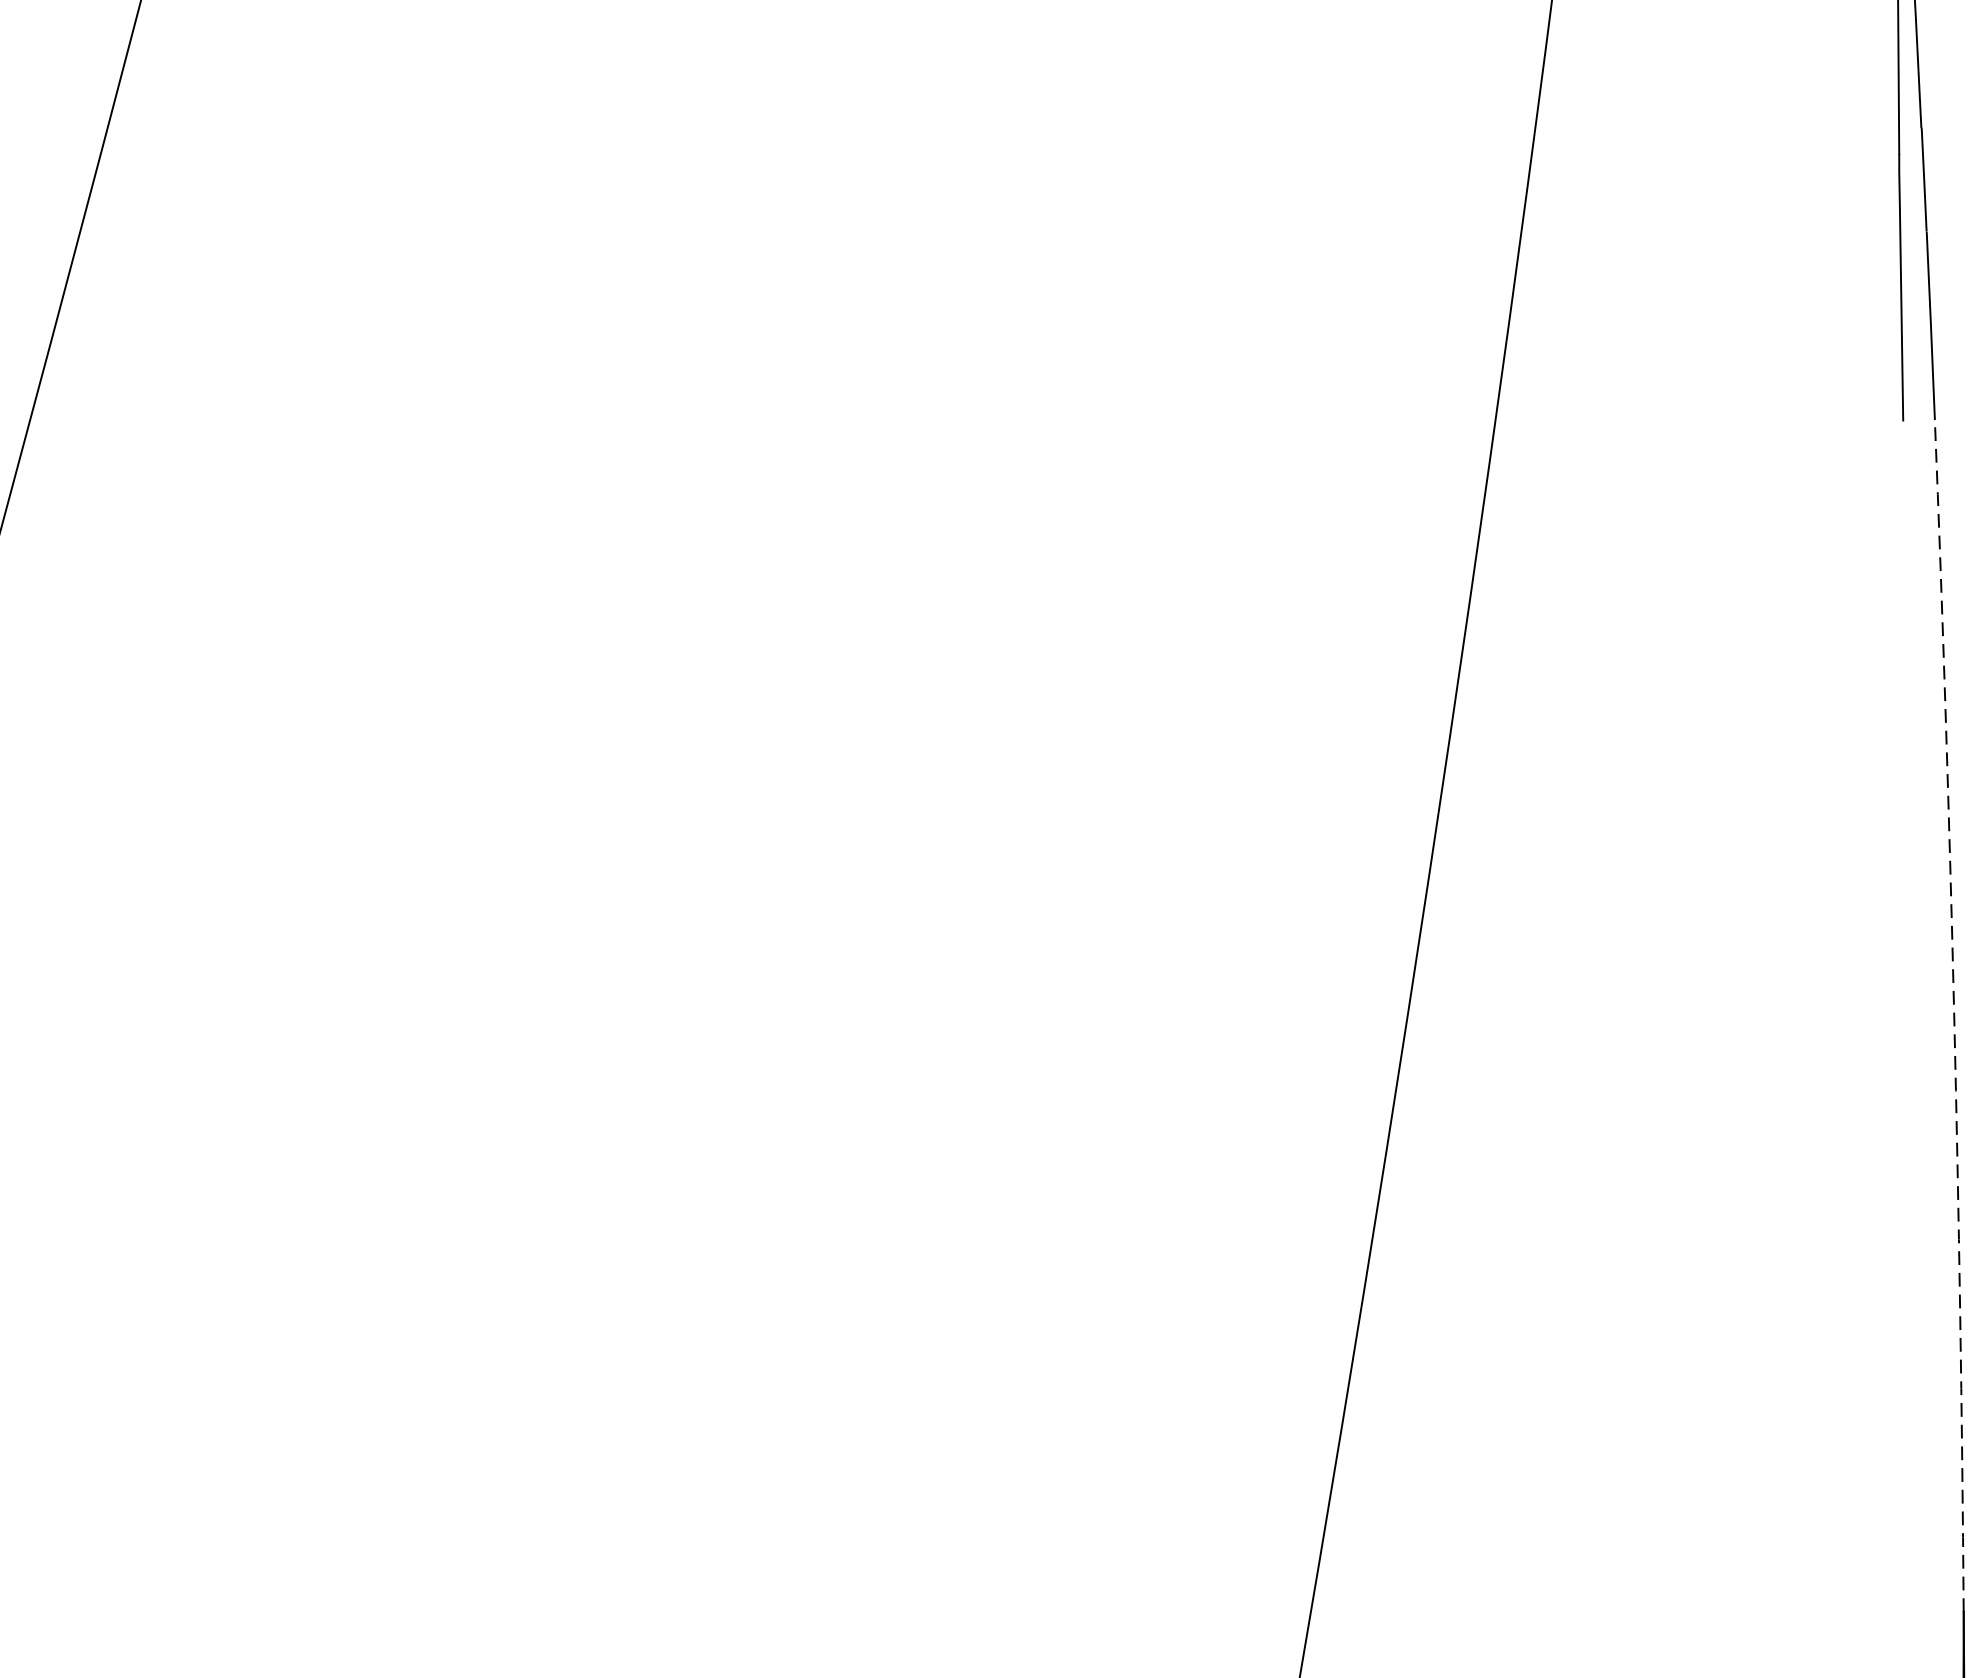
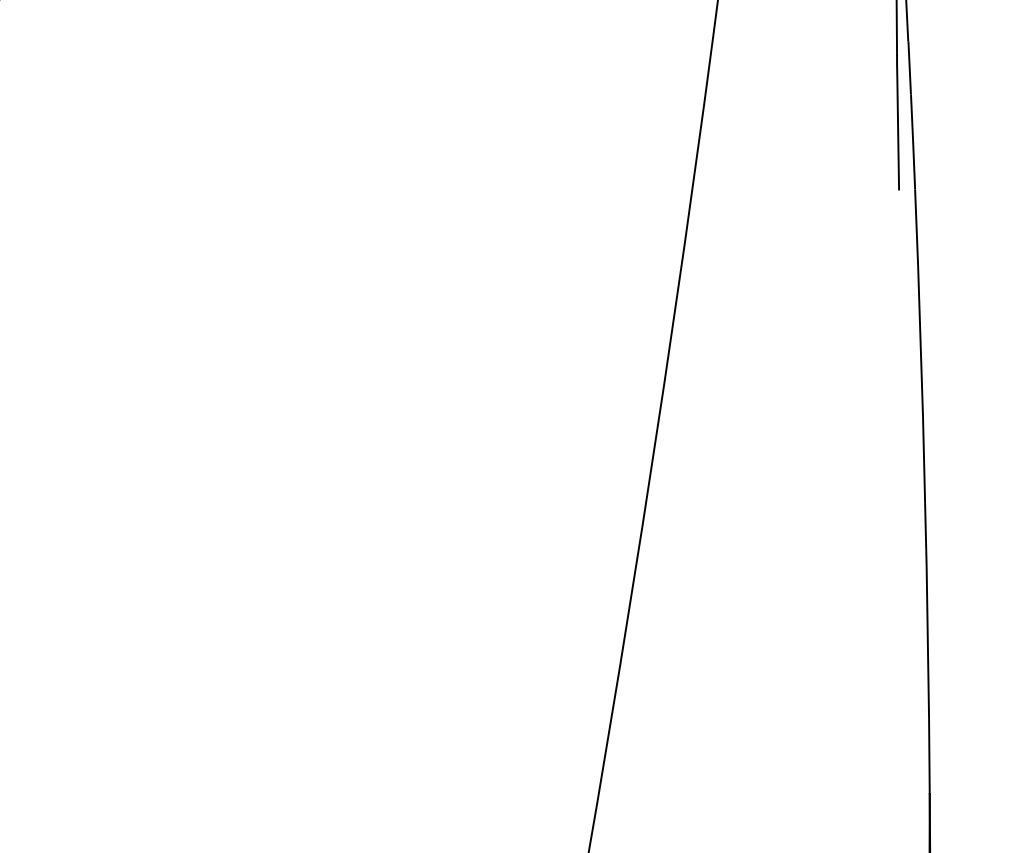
arc: (1953, 1015) -> (924, 491), dashed -> solid

